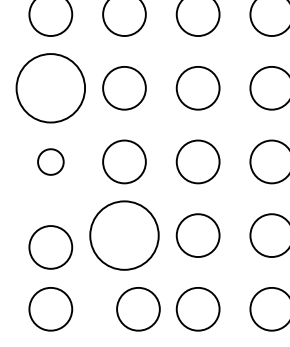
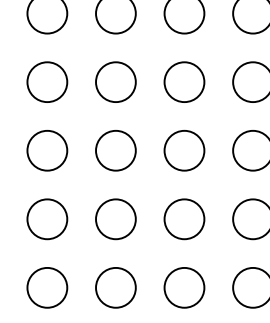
circle: (50, 88) -> (47, 82), size x0.62
circle: (50, 161) -> (47, 150), size x1.67
circle: (124, 235) -> (115, 219), size x0.62
circle: (50, 247) -> (47, 219), moved
circle: (138, 308) -> (115, 287), moved

